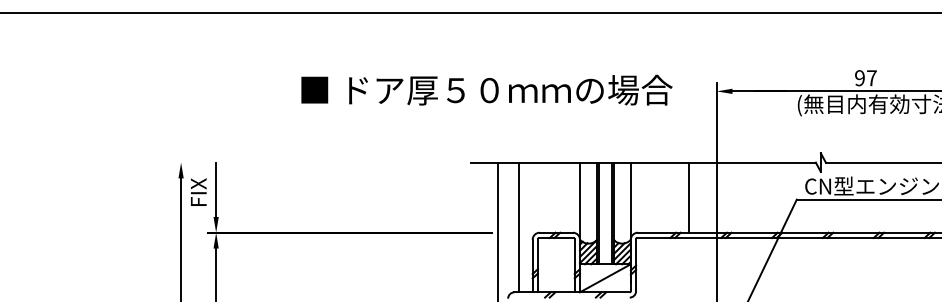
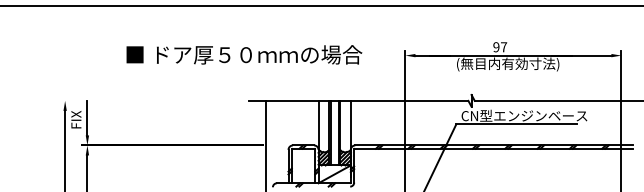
text: (487, 89) -> (244, 54), moved
line: (688, 196) -> (387, 122), removed
line: (518, 226) -> (279, 141), removed

